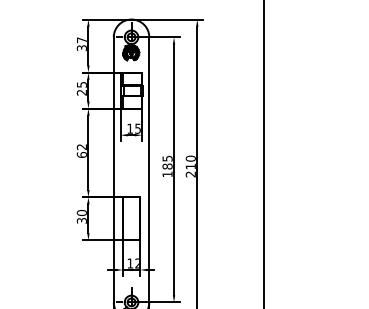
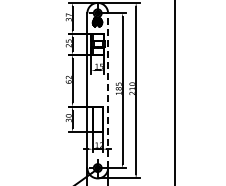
line: (149, 169) -> (108, 90), solid -> dashed

